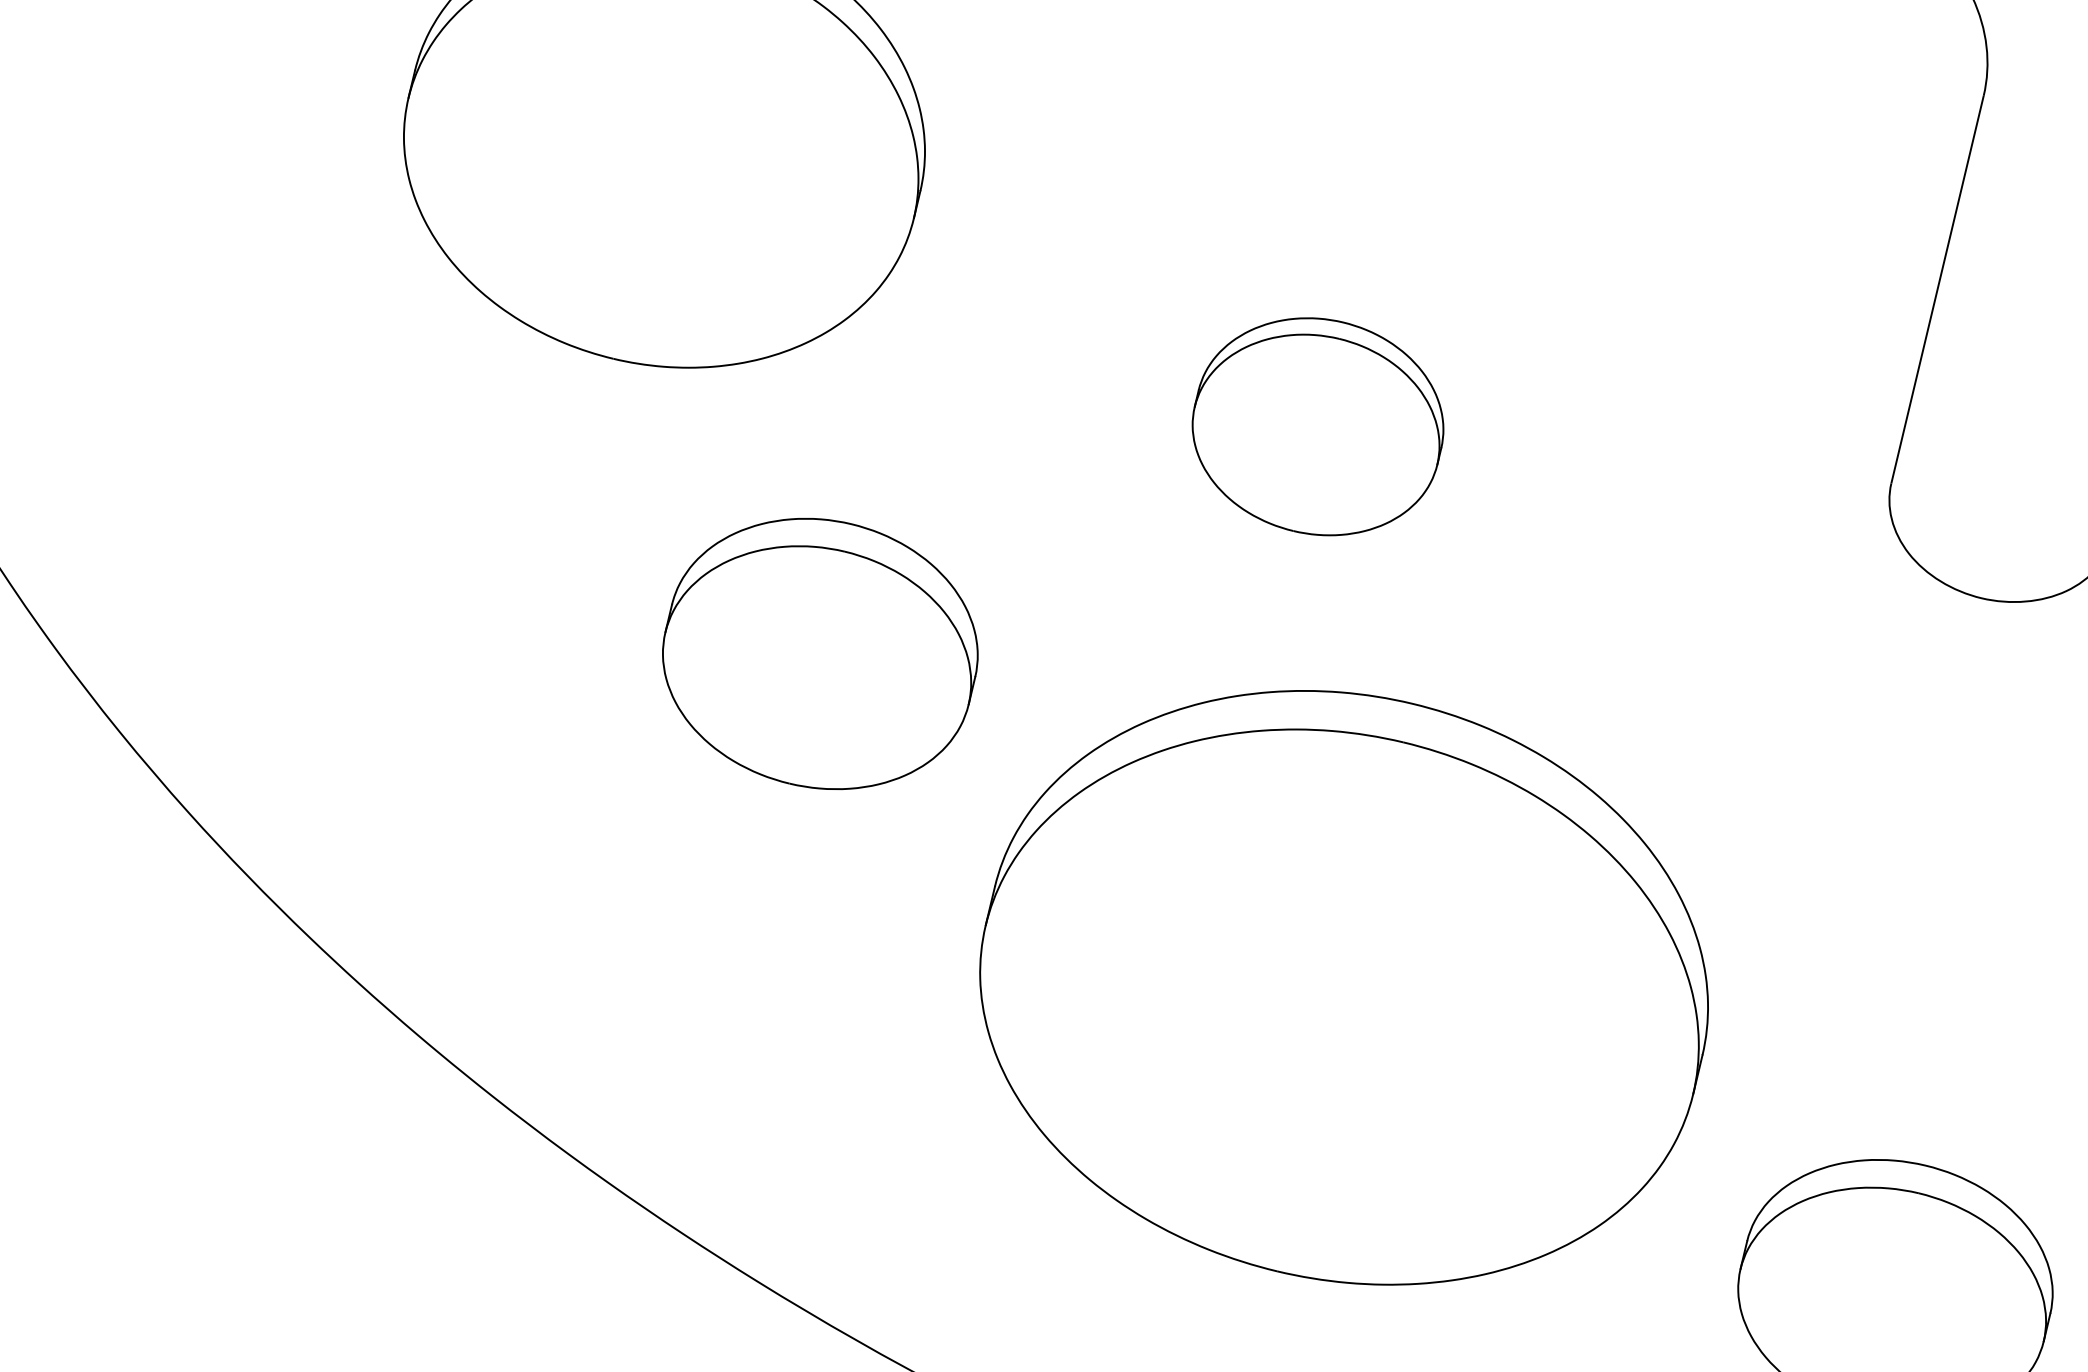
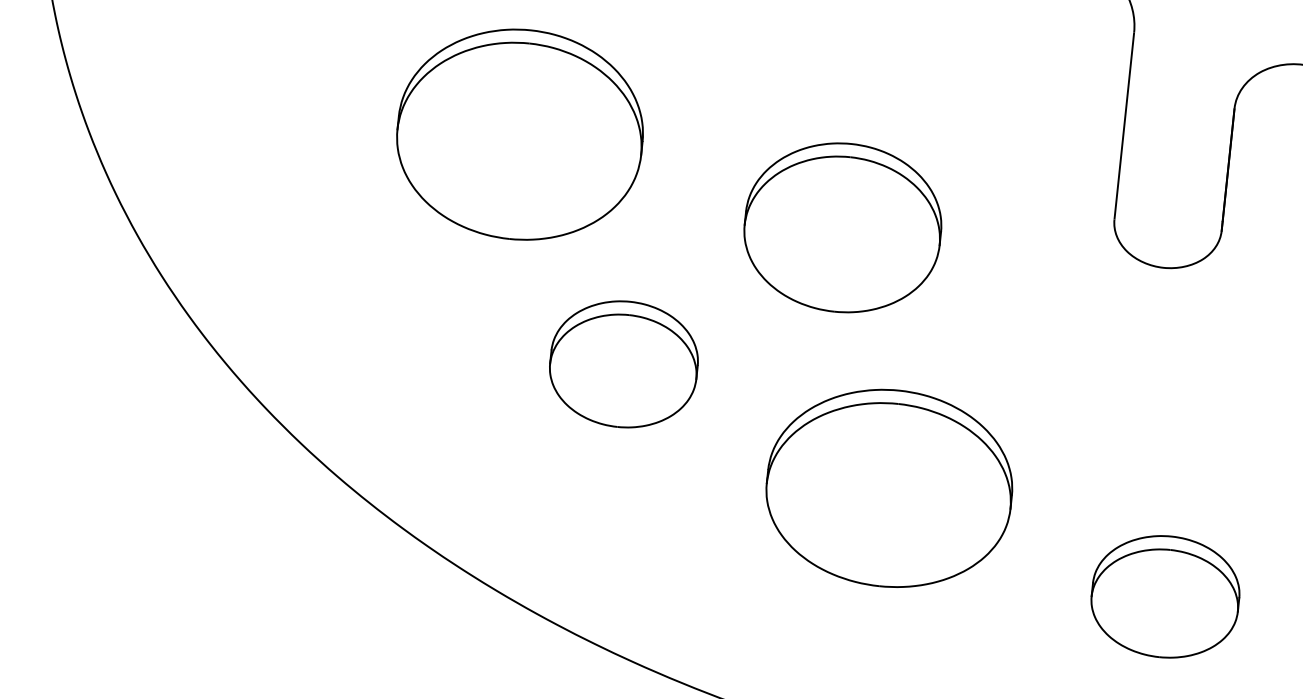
part: (1317, 425) -> (842, 227), size x1.67
part: (1345, 985) -> (889, 487), size x0.71

